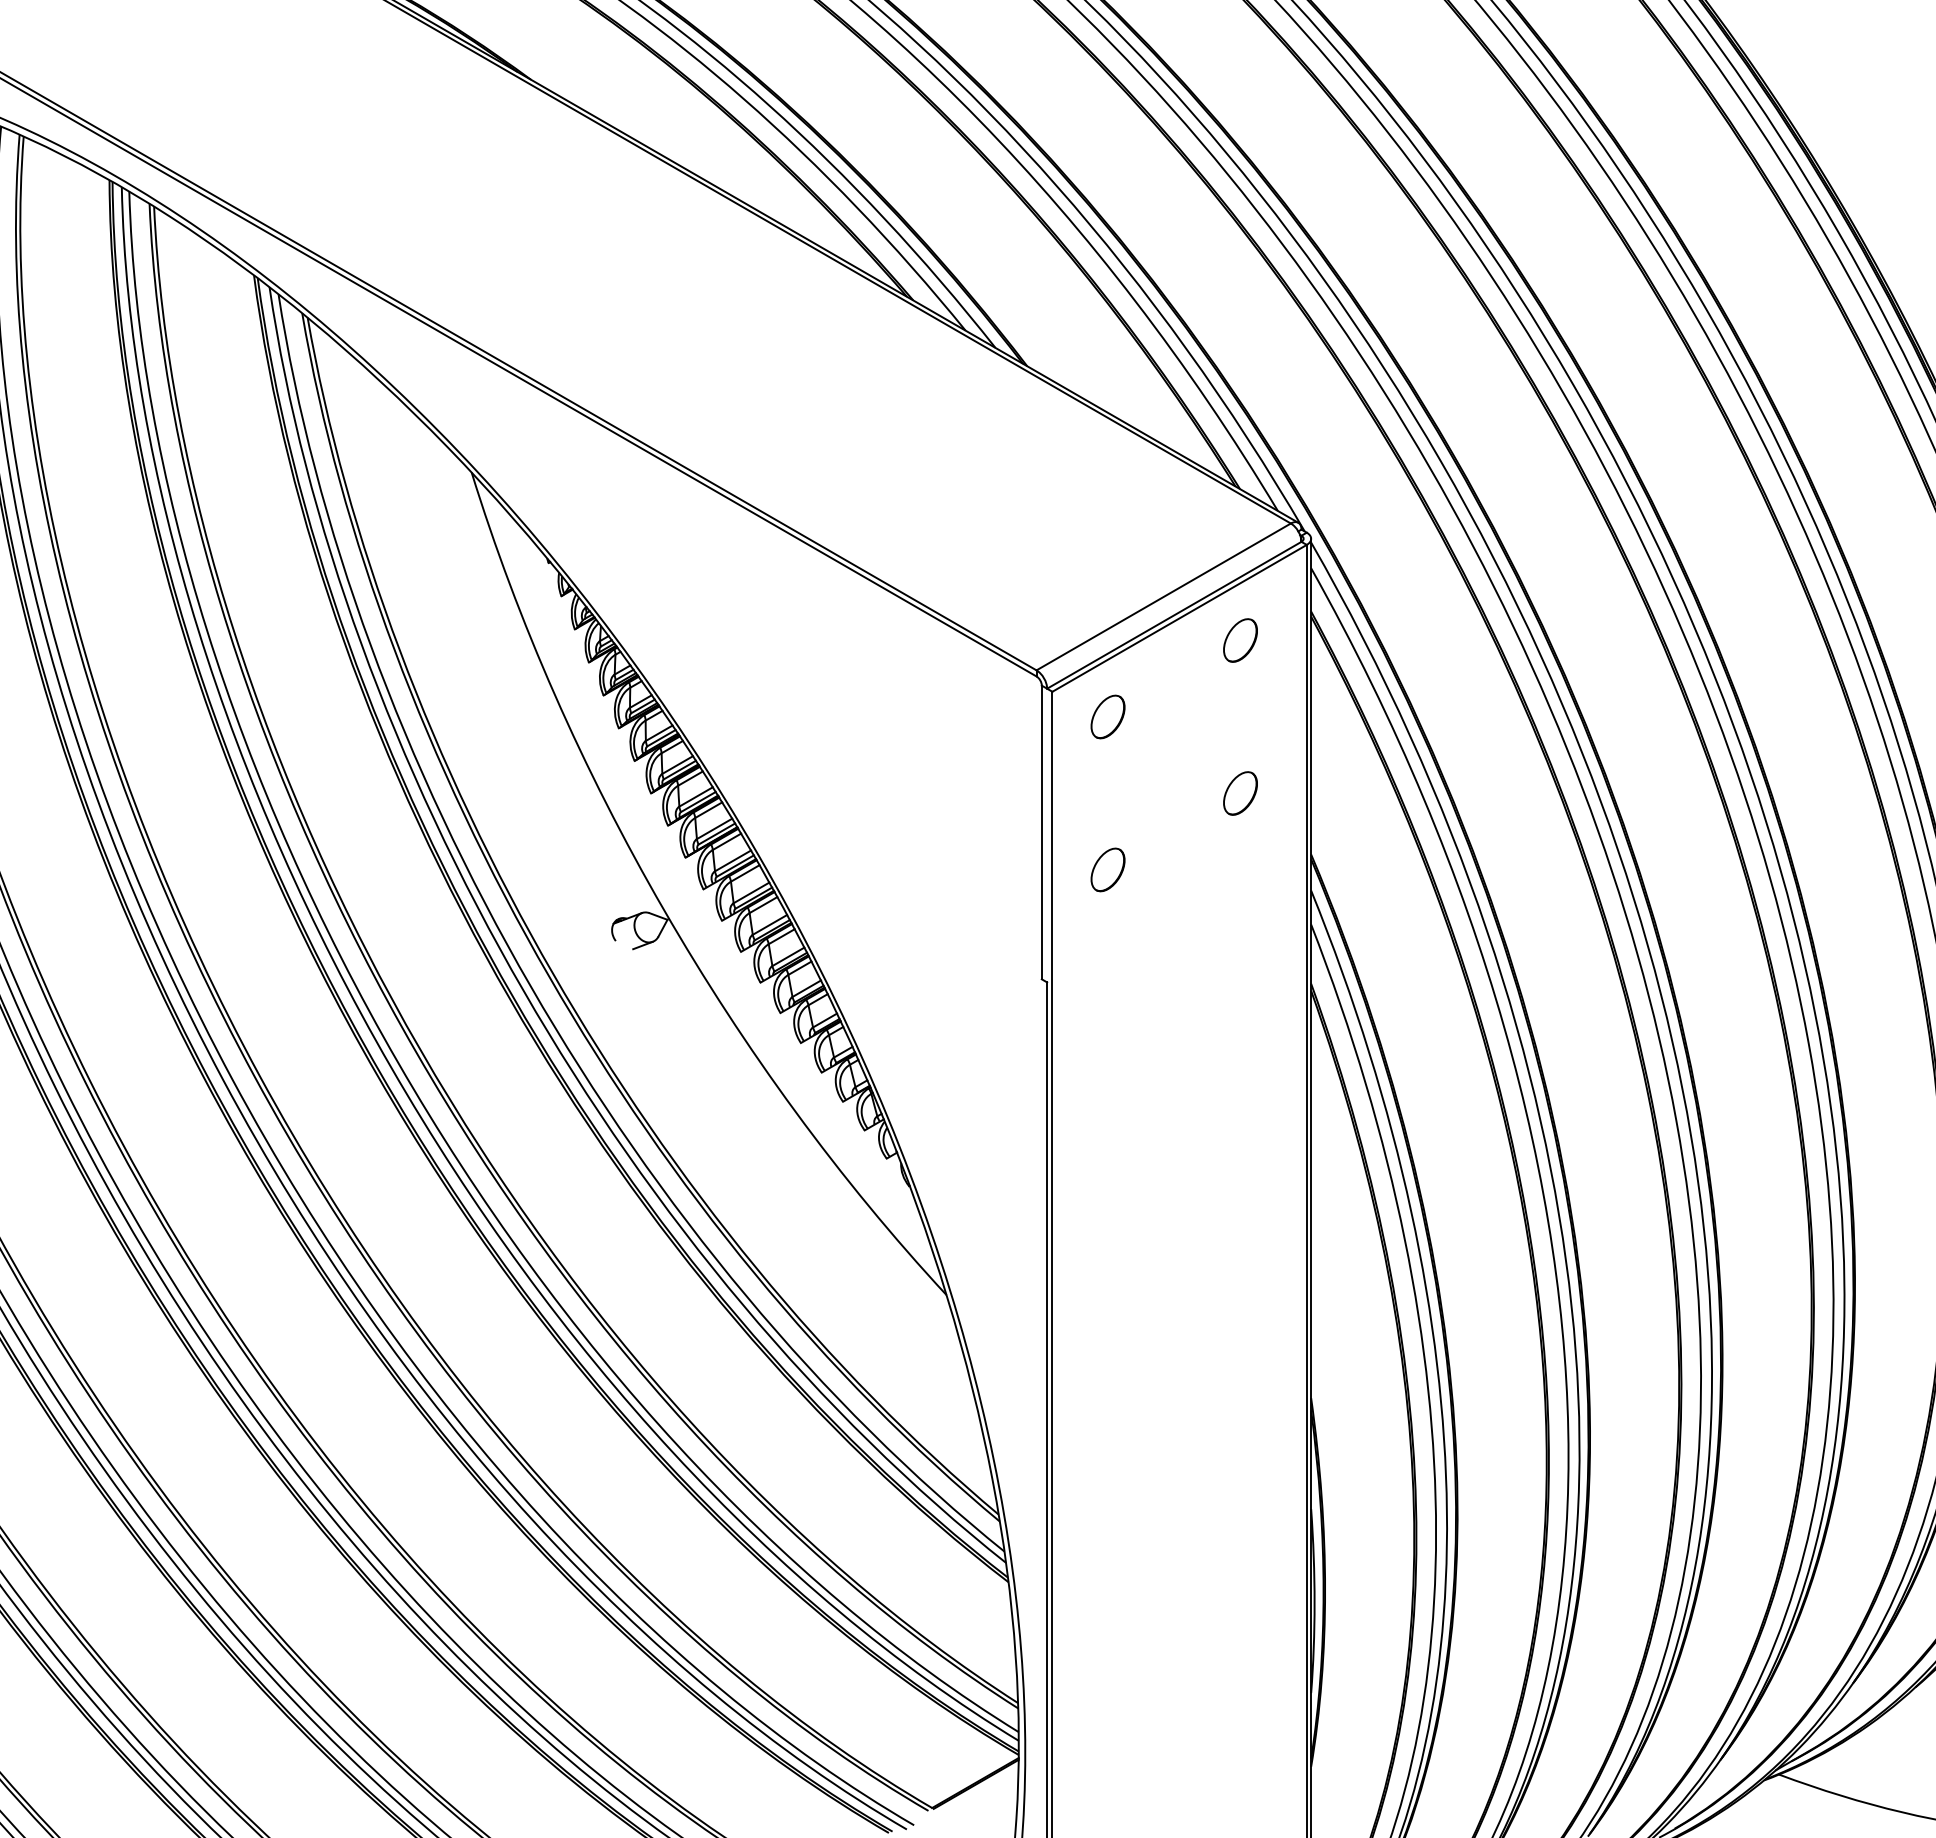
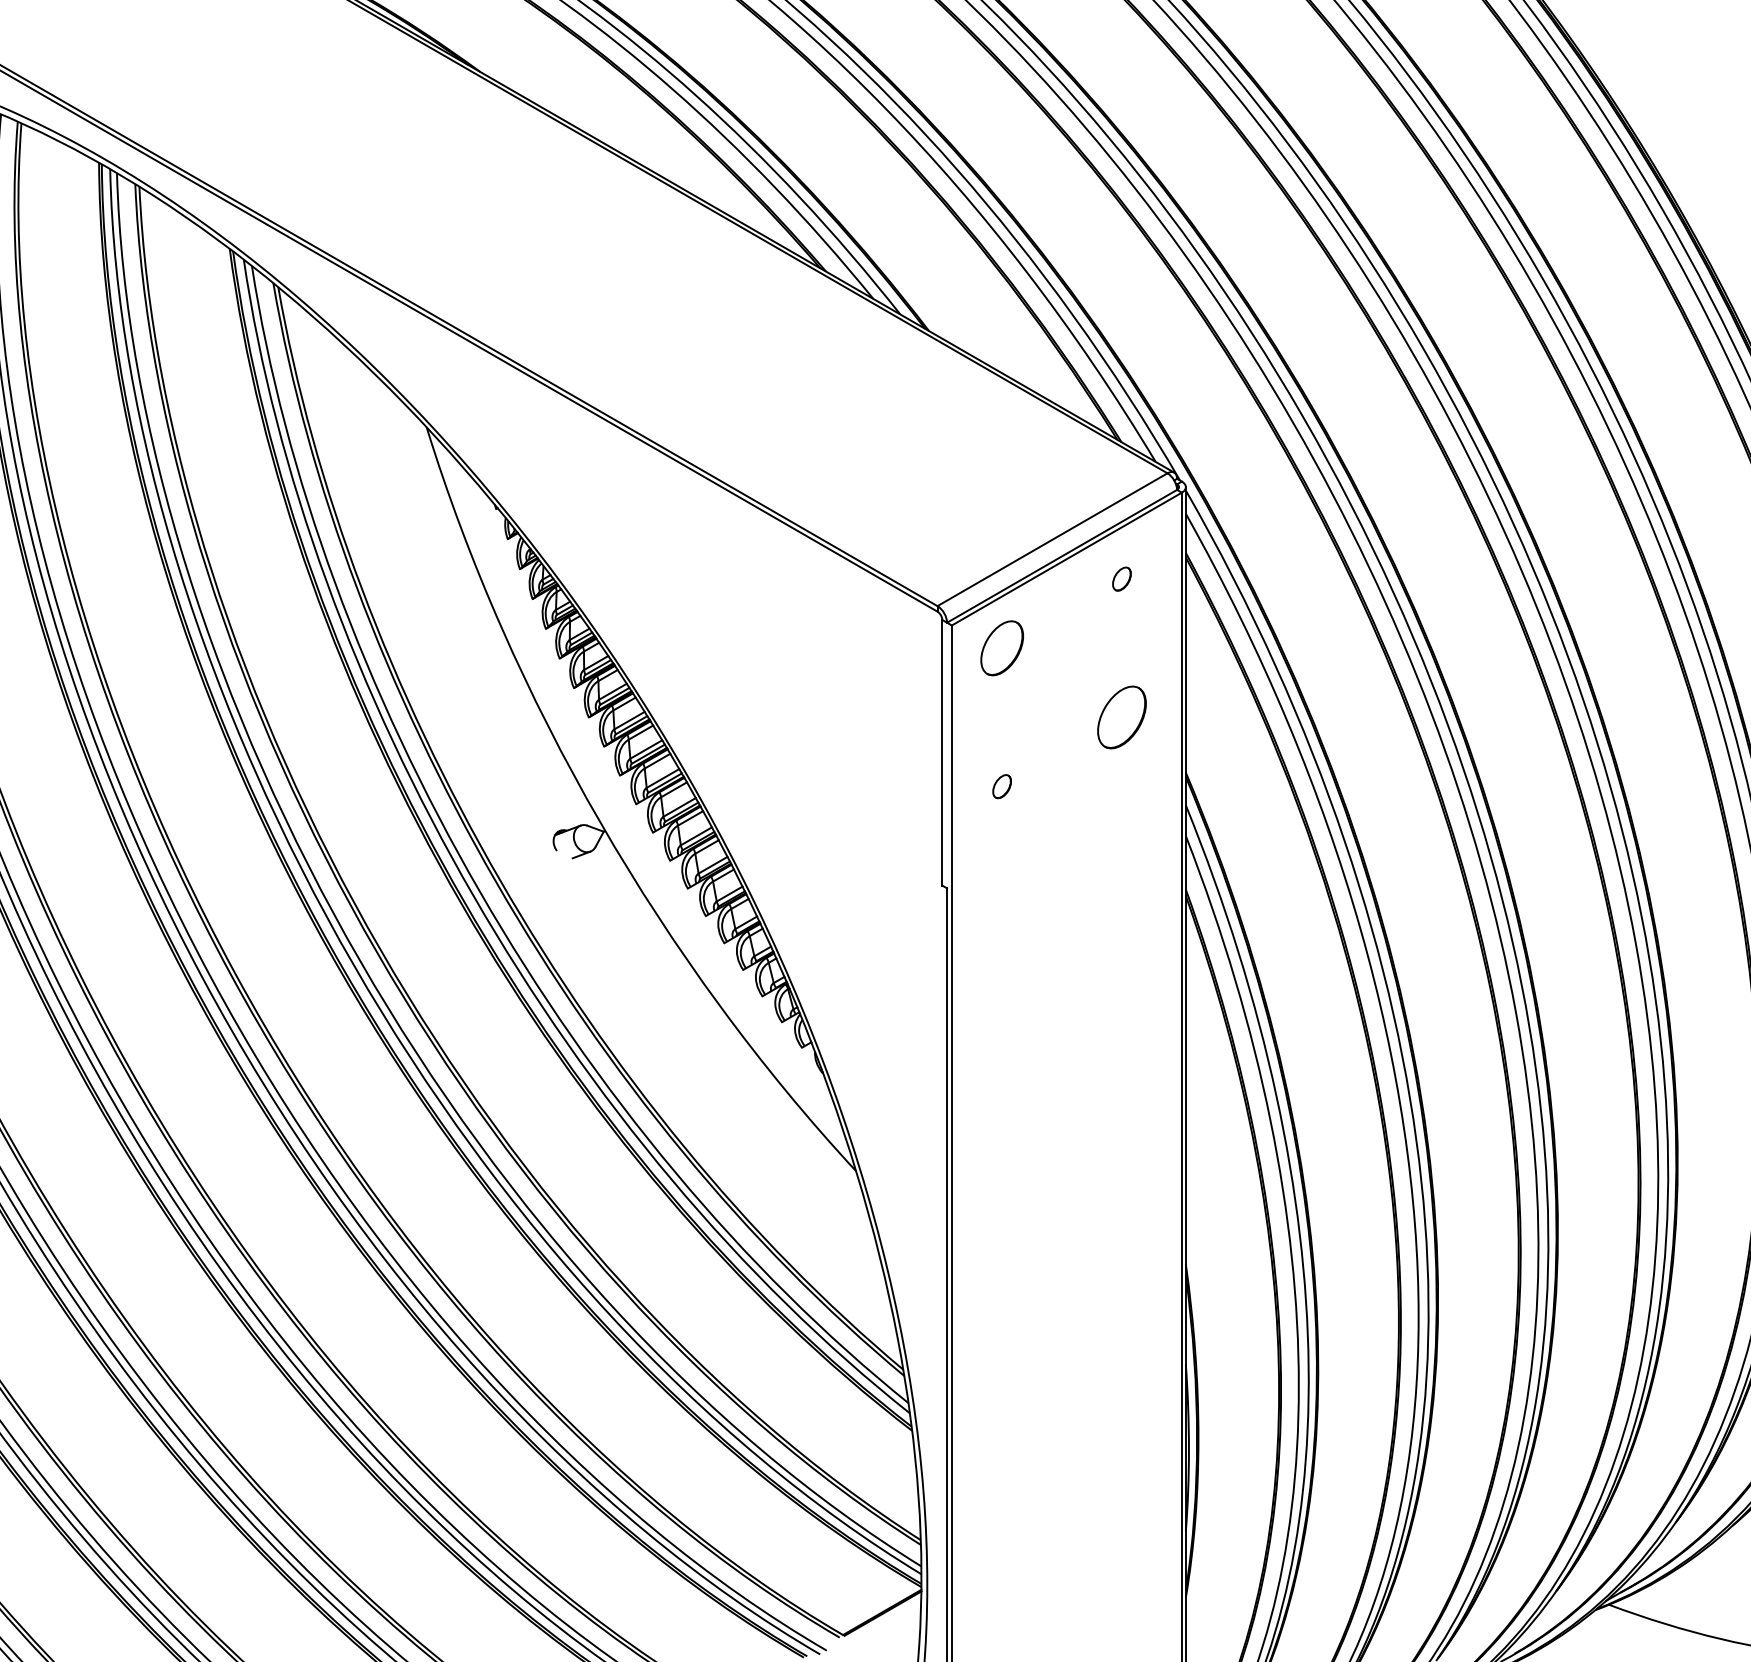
part: (1240, 640) -> (1121, 579), size x0.6
part: (1107, 716) -> (1001, 647), size x1.4
part: (1240, 793) -> (1121, 717), size x1.6
part: (1107, 869) -> (1001, 786), size x0.6

